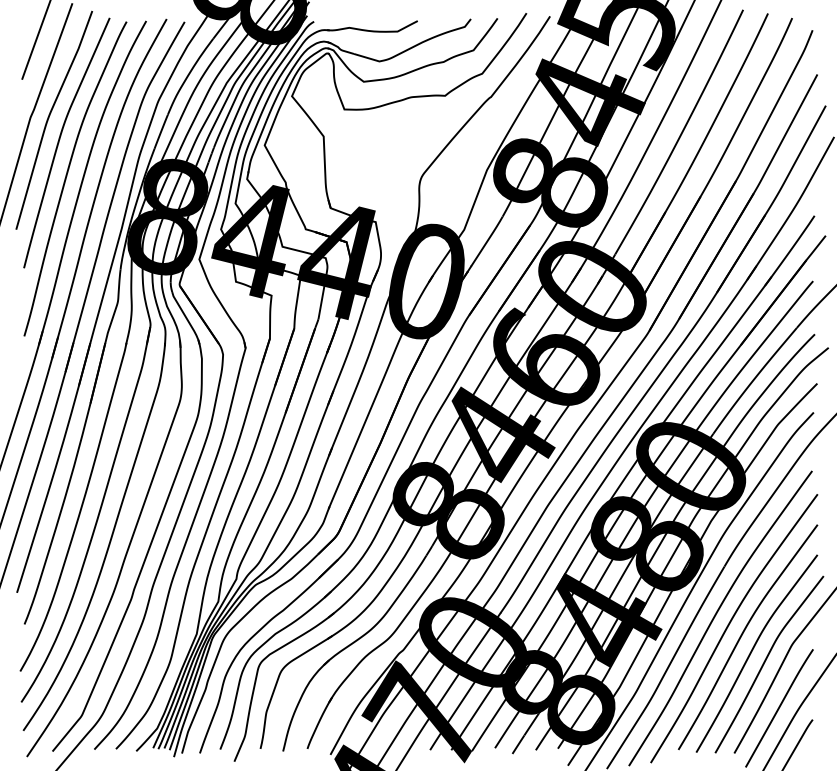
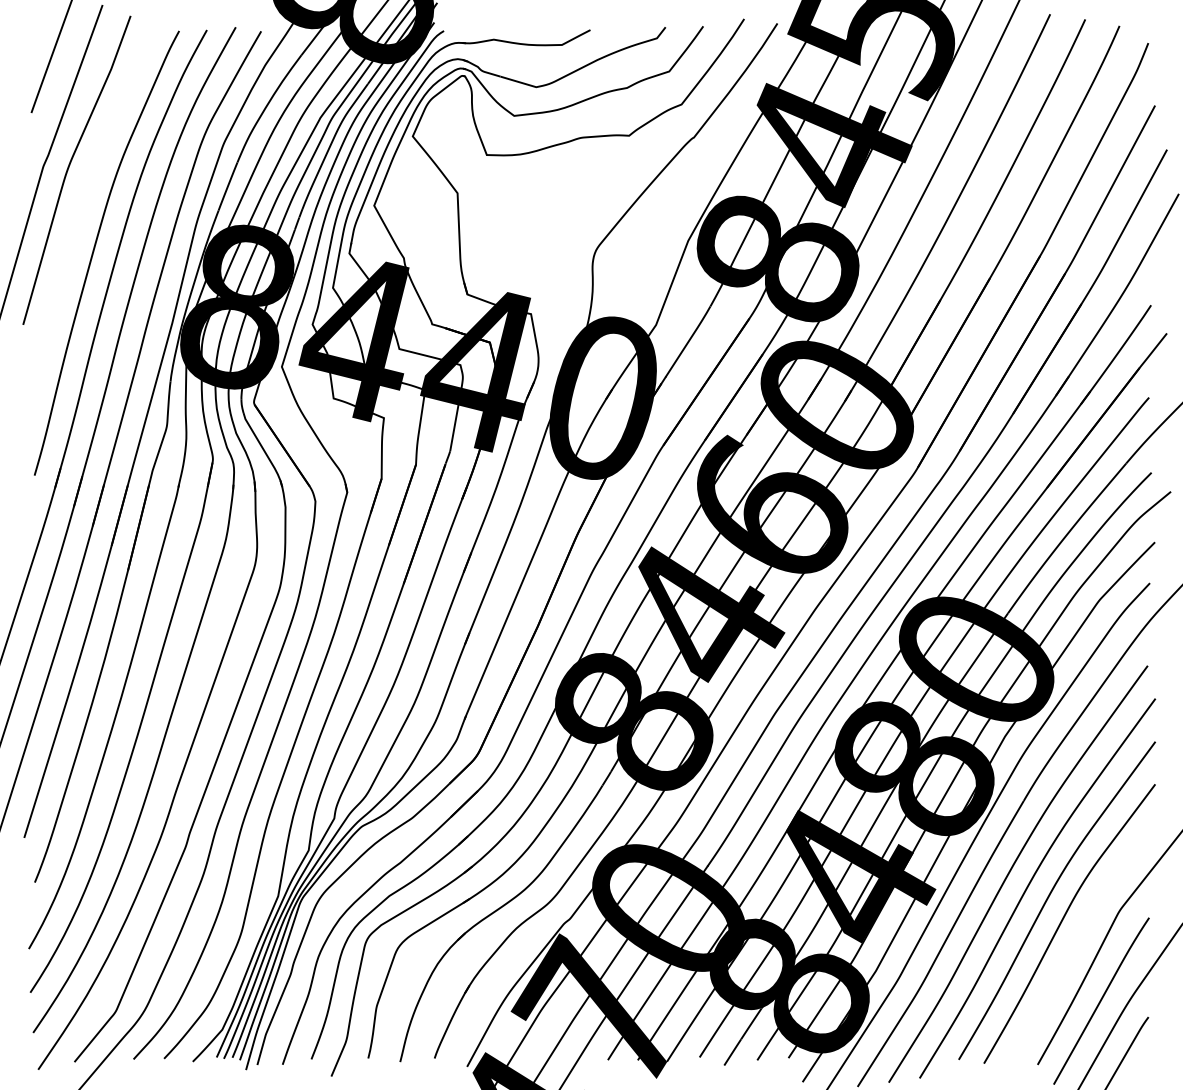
curve: (59, 141) -> (84, 200), removed
curve: (765, 662) -> (1081, 936), removed

